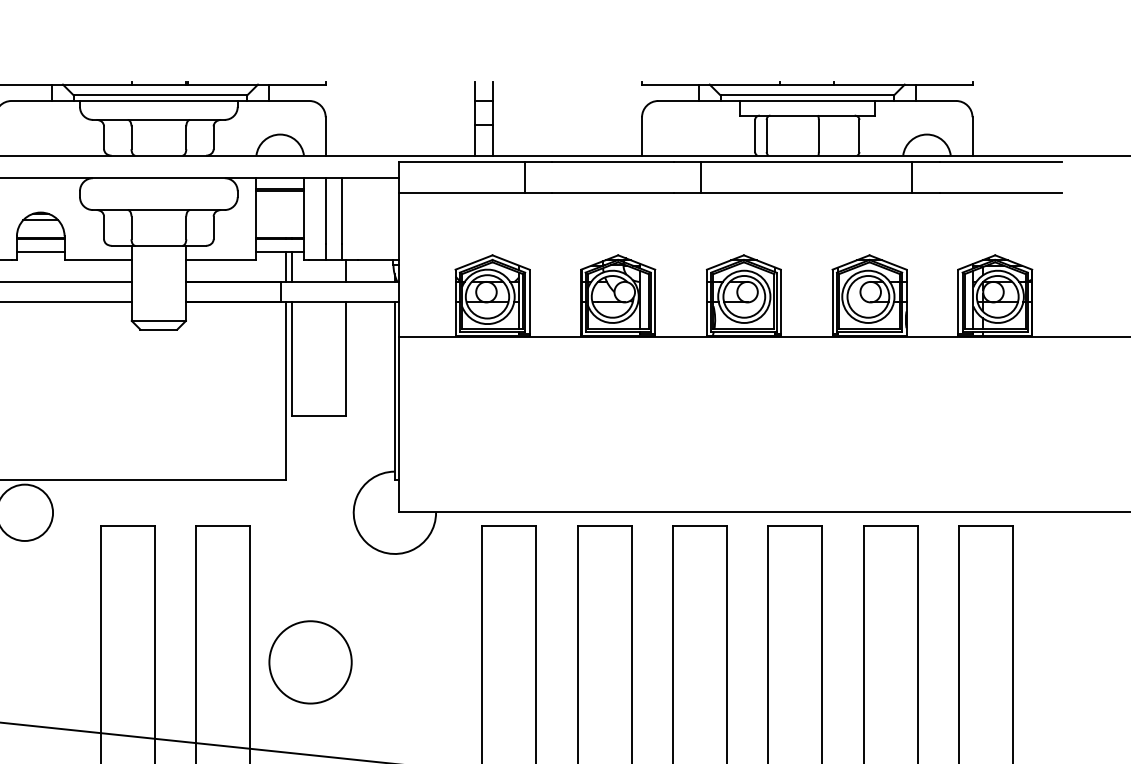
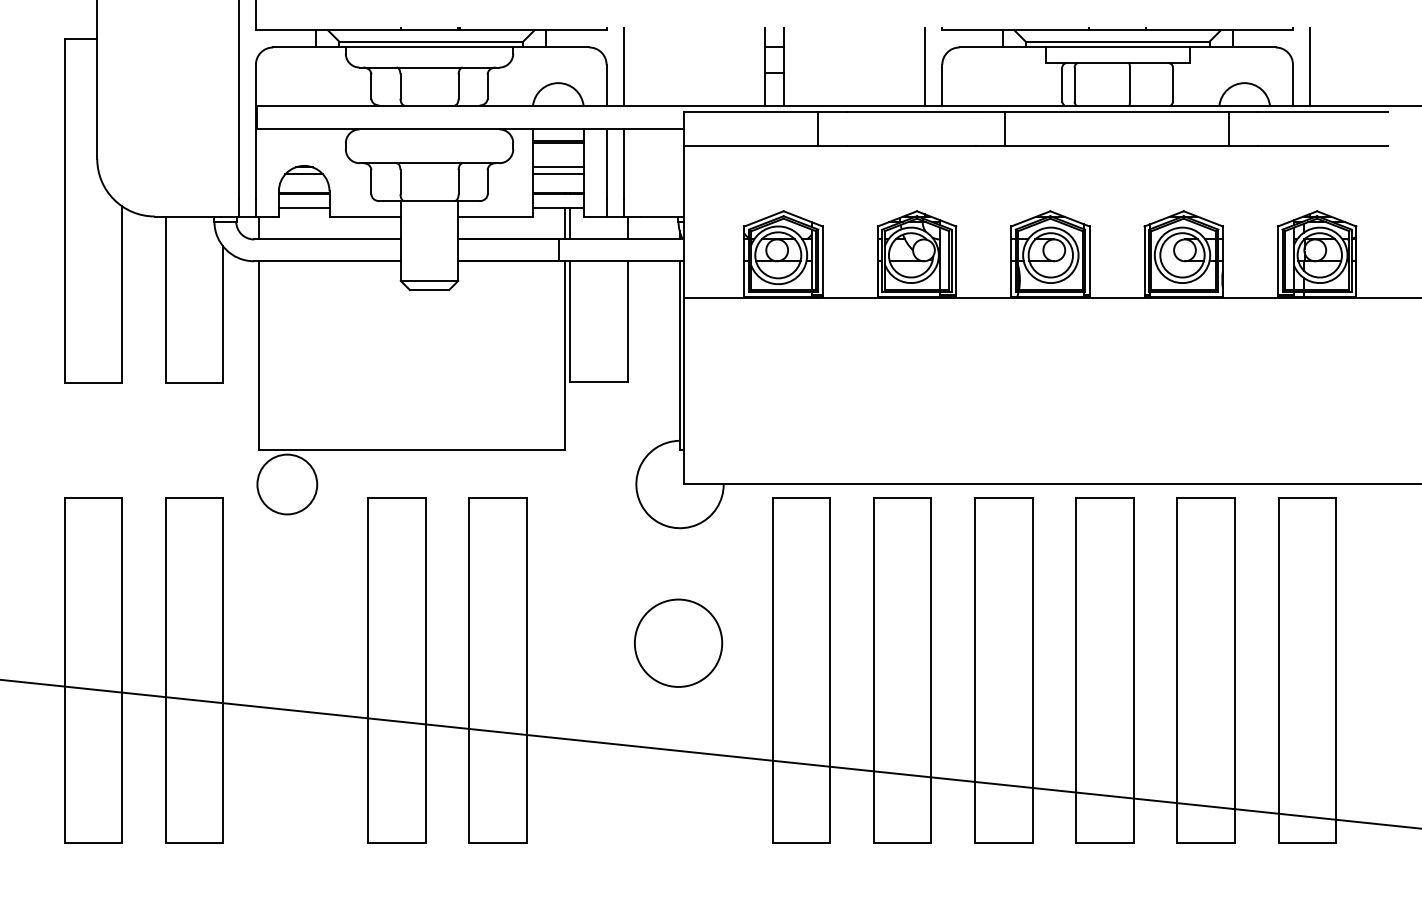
line: (341, 118) -> (623, 66), added
line: (626, 118) -> (925, 66), added
line: (988, 118) -> (1310, 66), added
line: (280, 214) -> (558, 167), added
line: (280, 220) -> (558, 174), added
circle: (310, 661) -> (678, 642), moved

